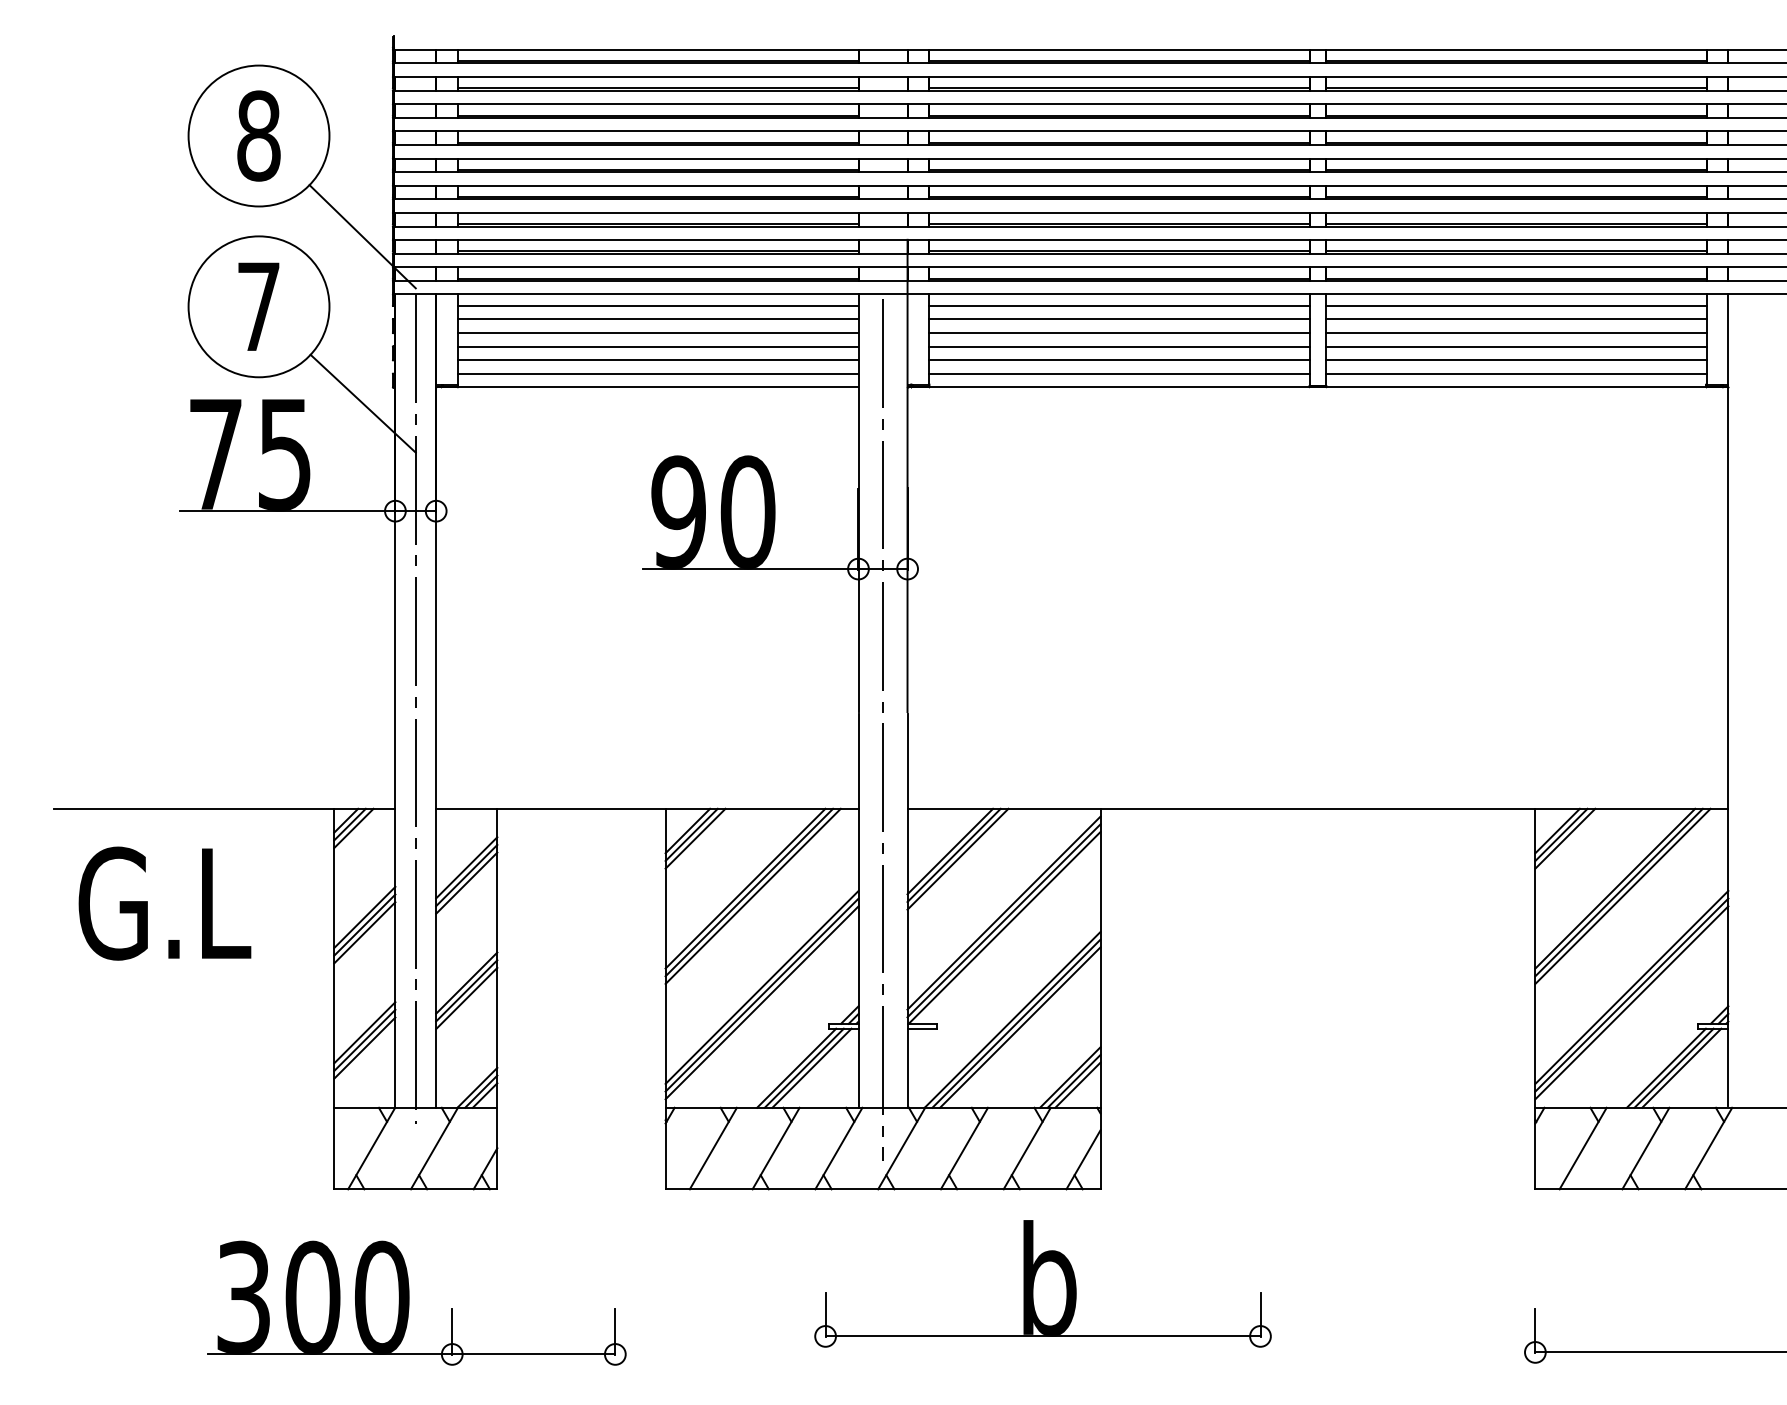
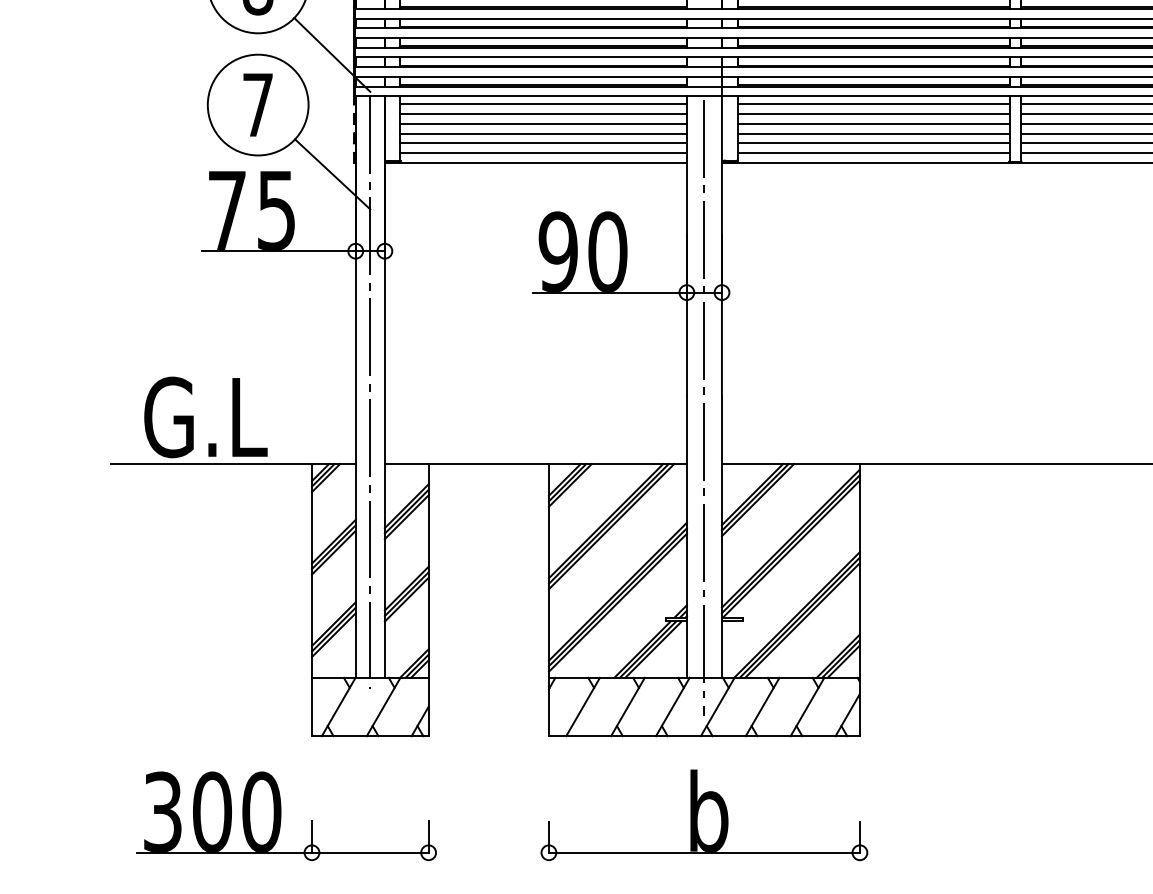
text: (164, 903) -> (205, 417), moved
part: (1042, 1283) -> (704, 814), moved
part: (409, 1302) -> (281, 815), moved

